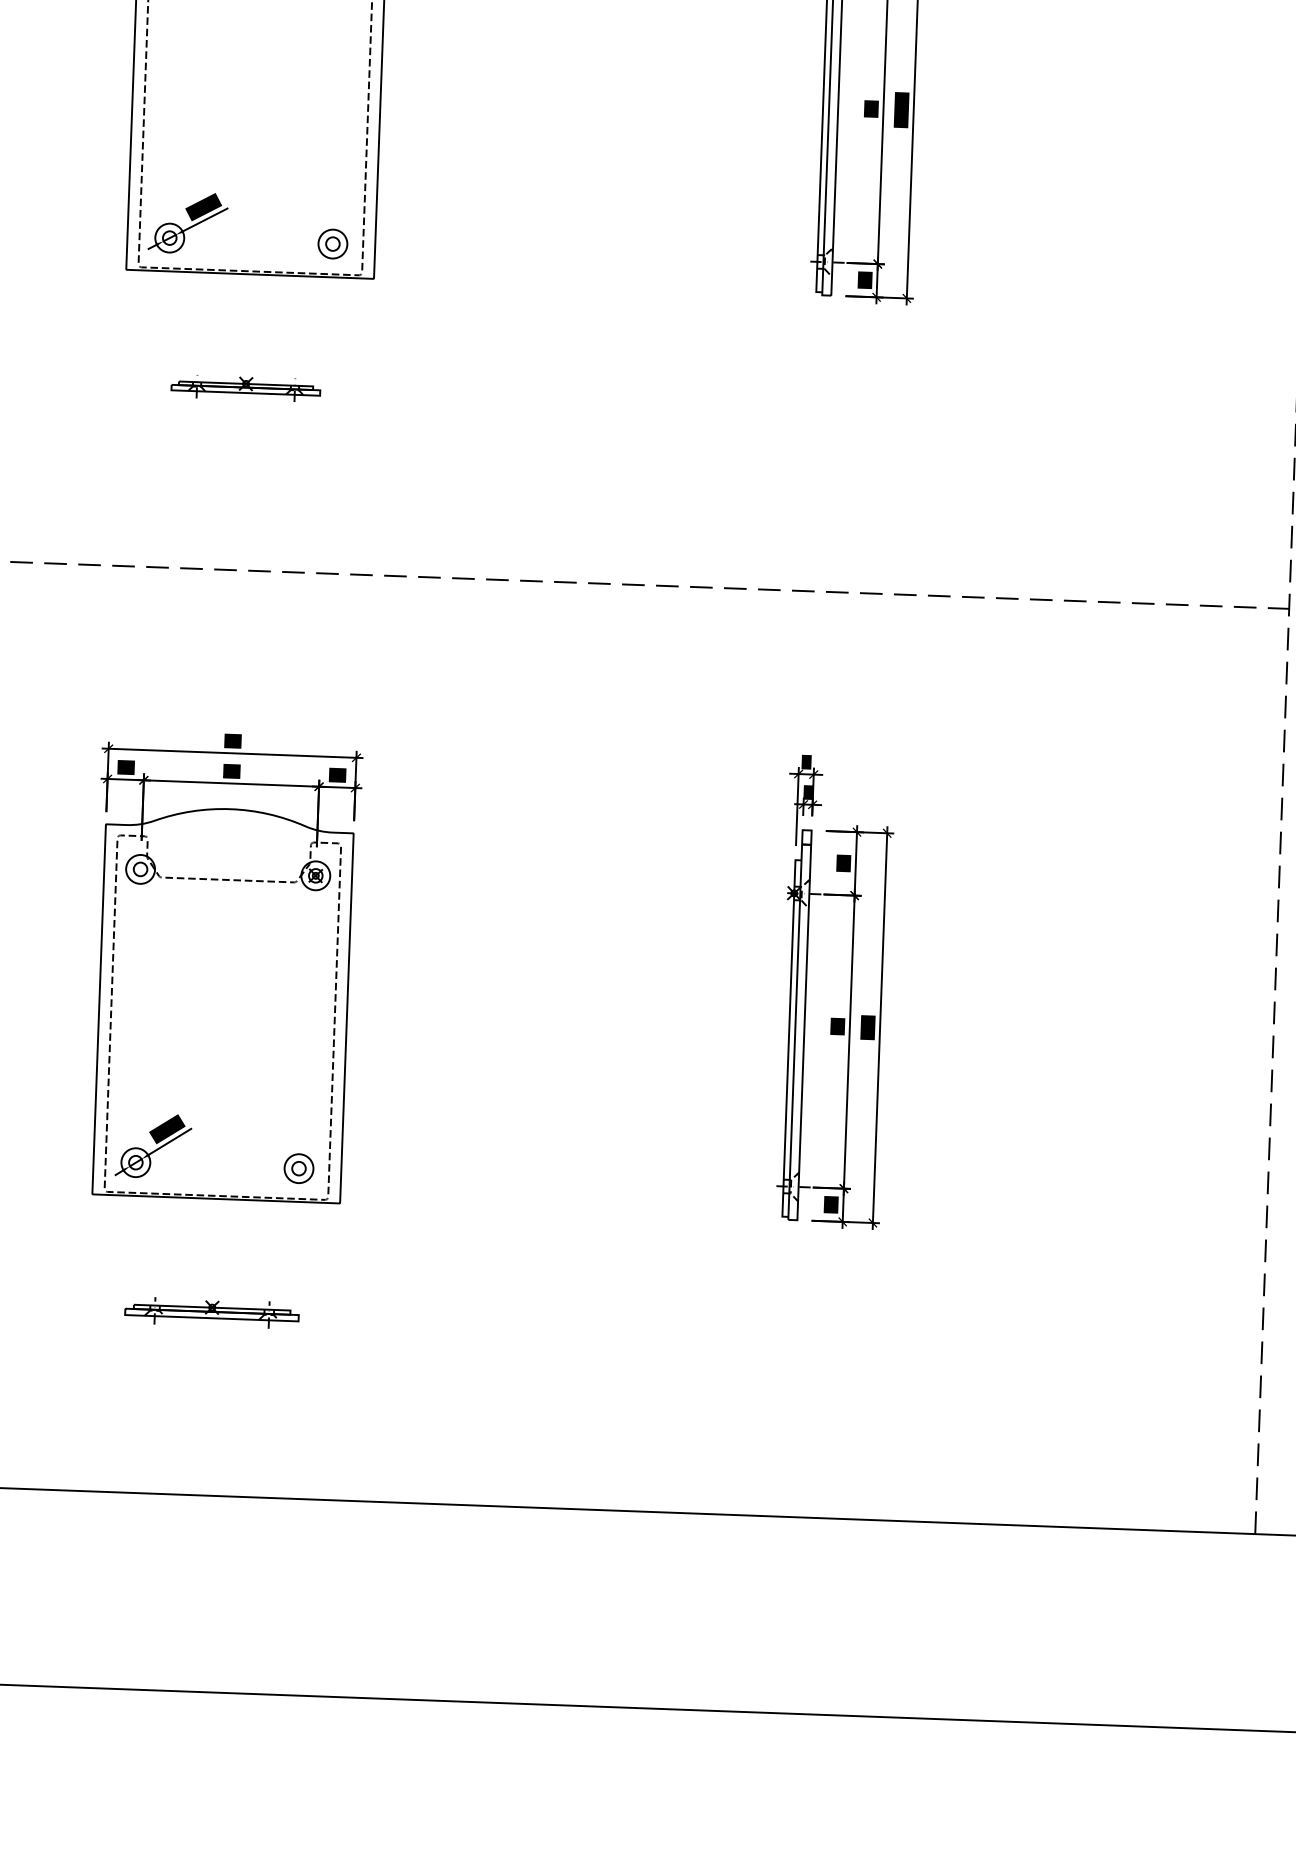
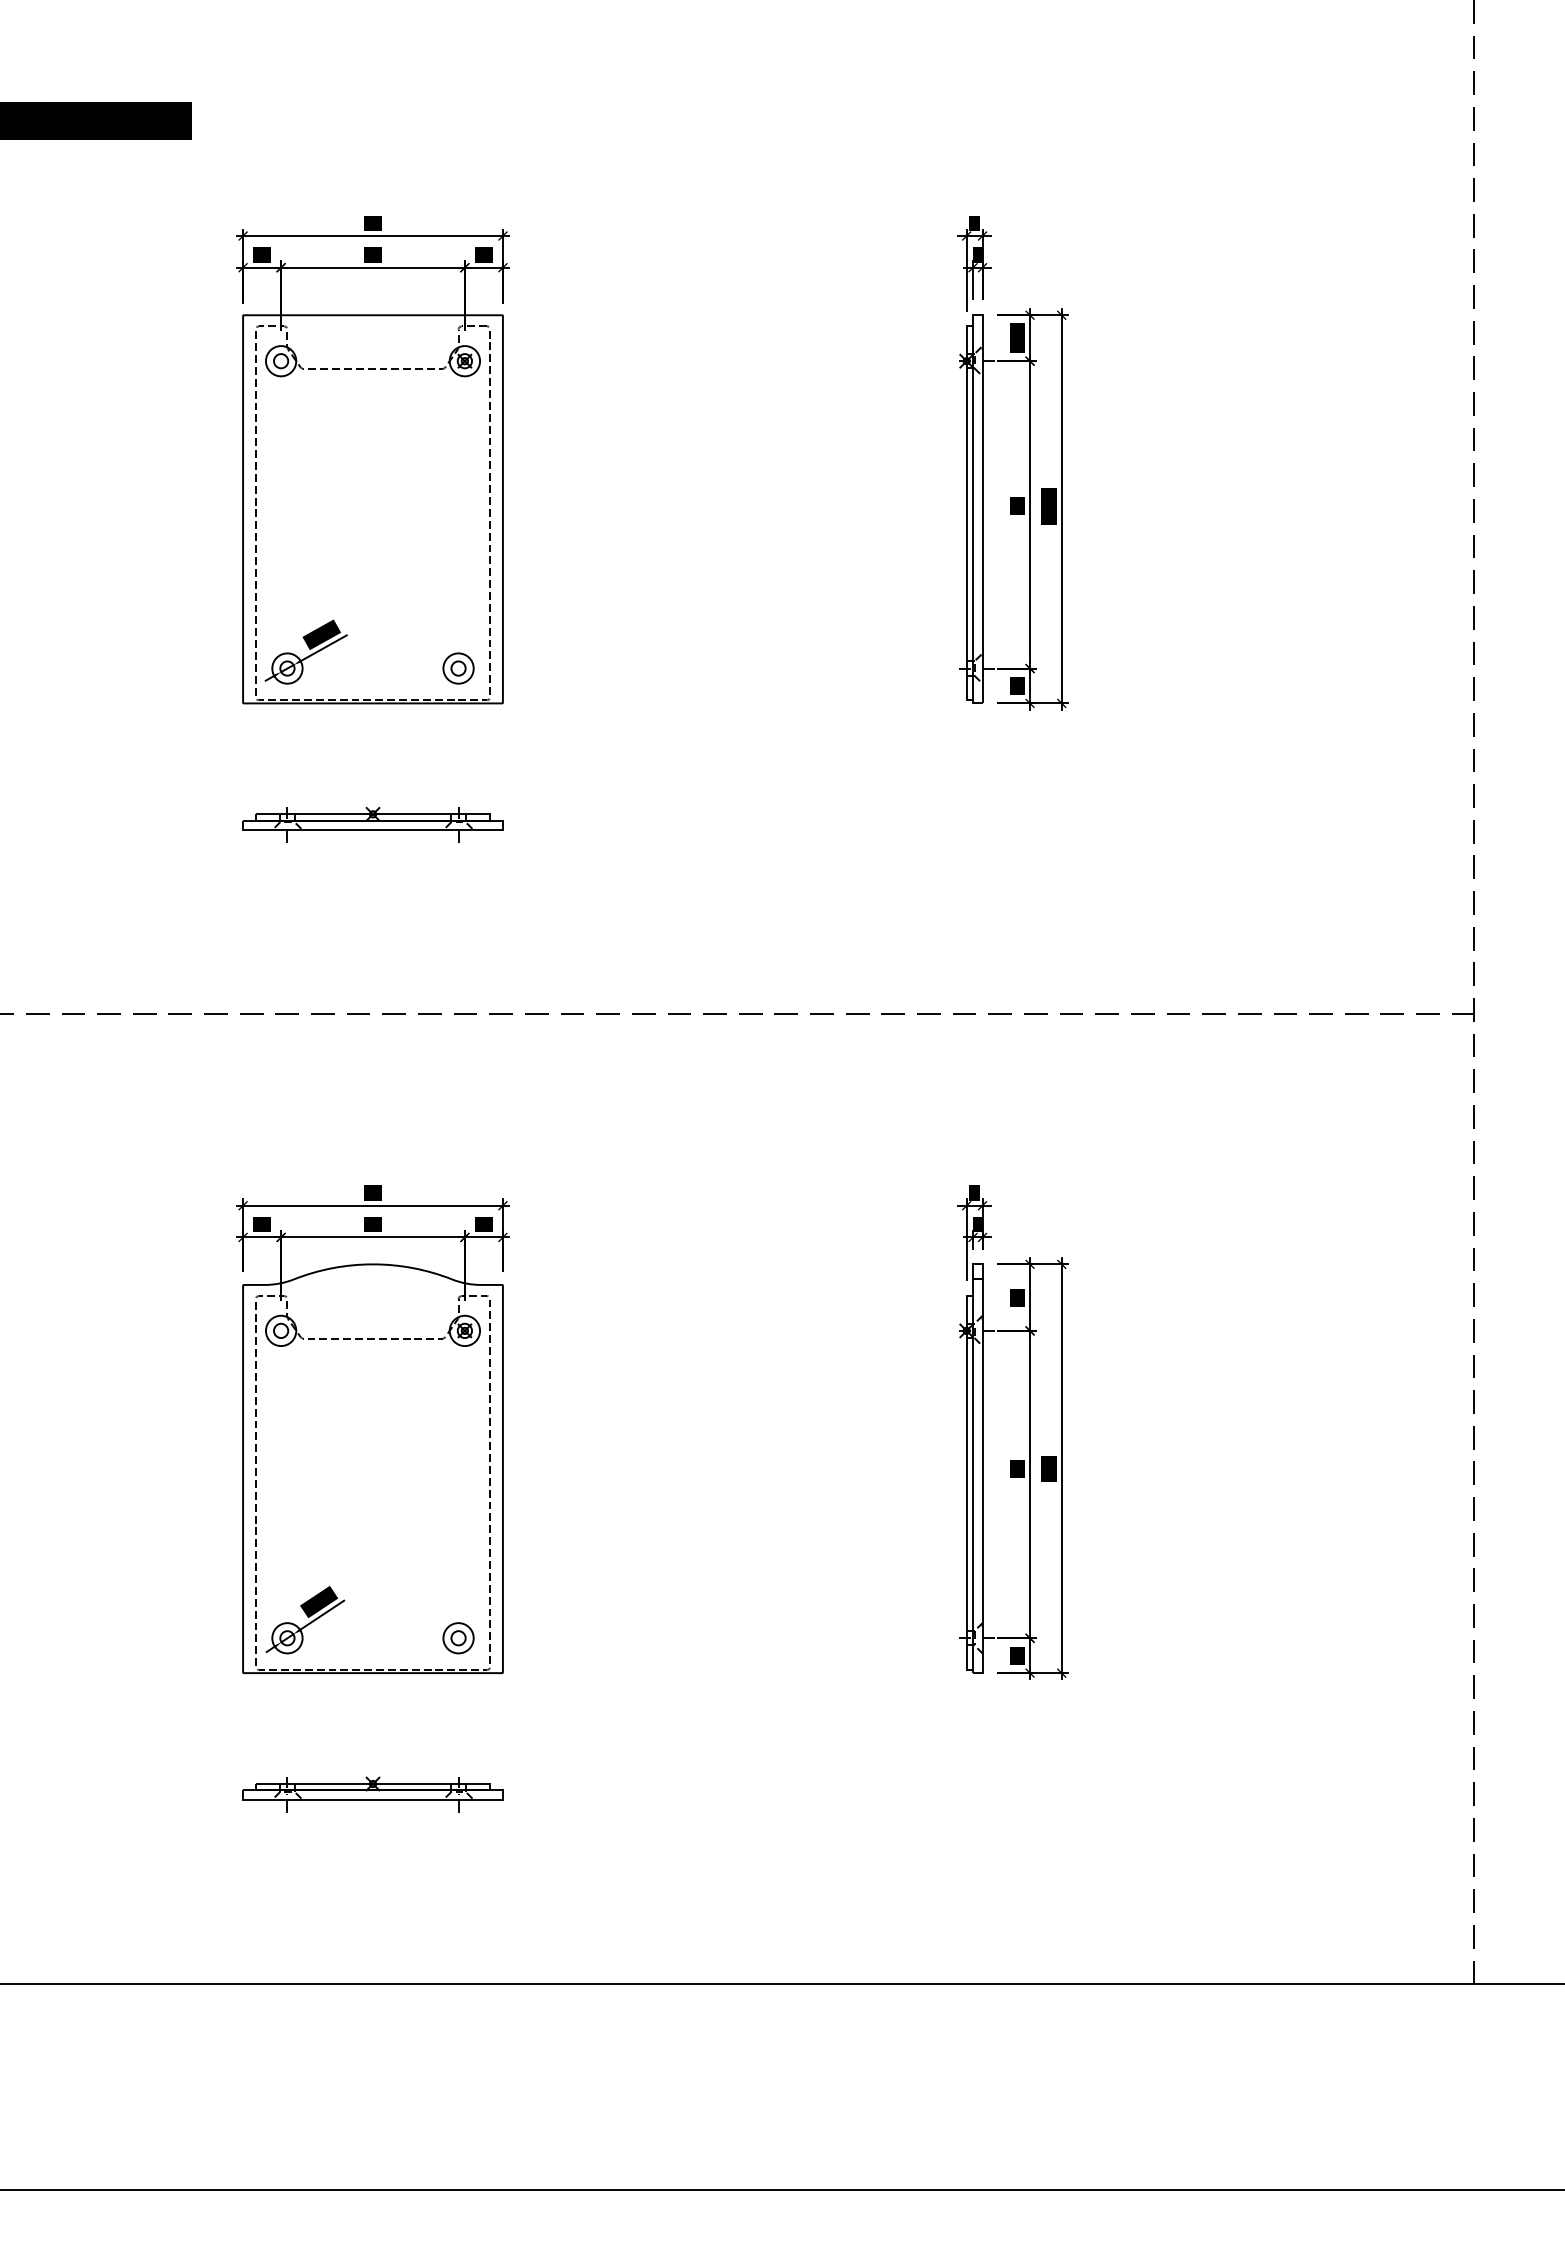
part: (245, 389) -> (372, 824), size x1.67
part: (211, 1314) -> (372, 1794), size x1.43

